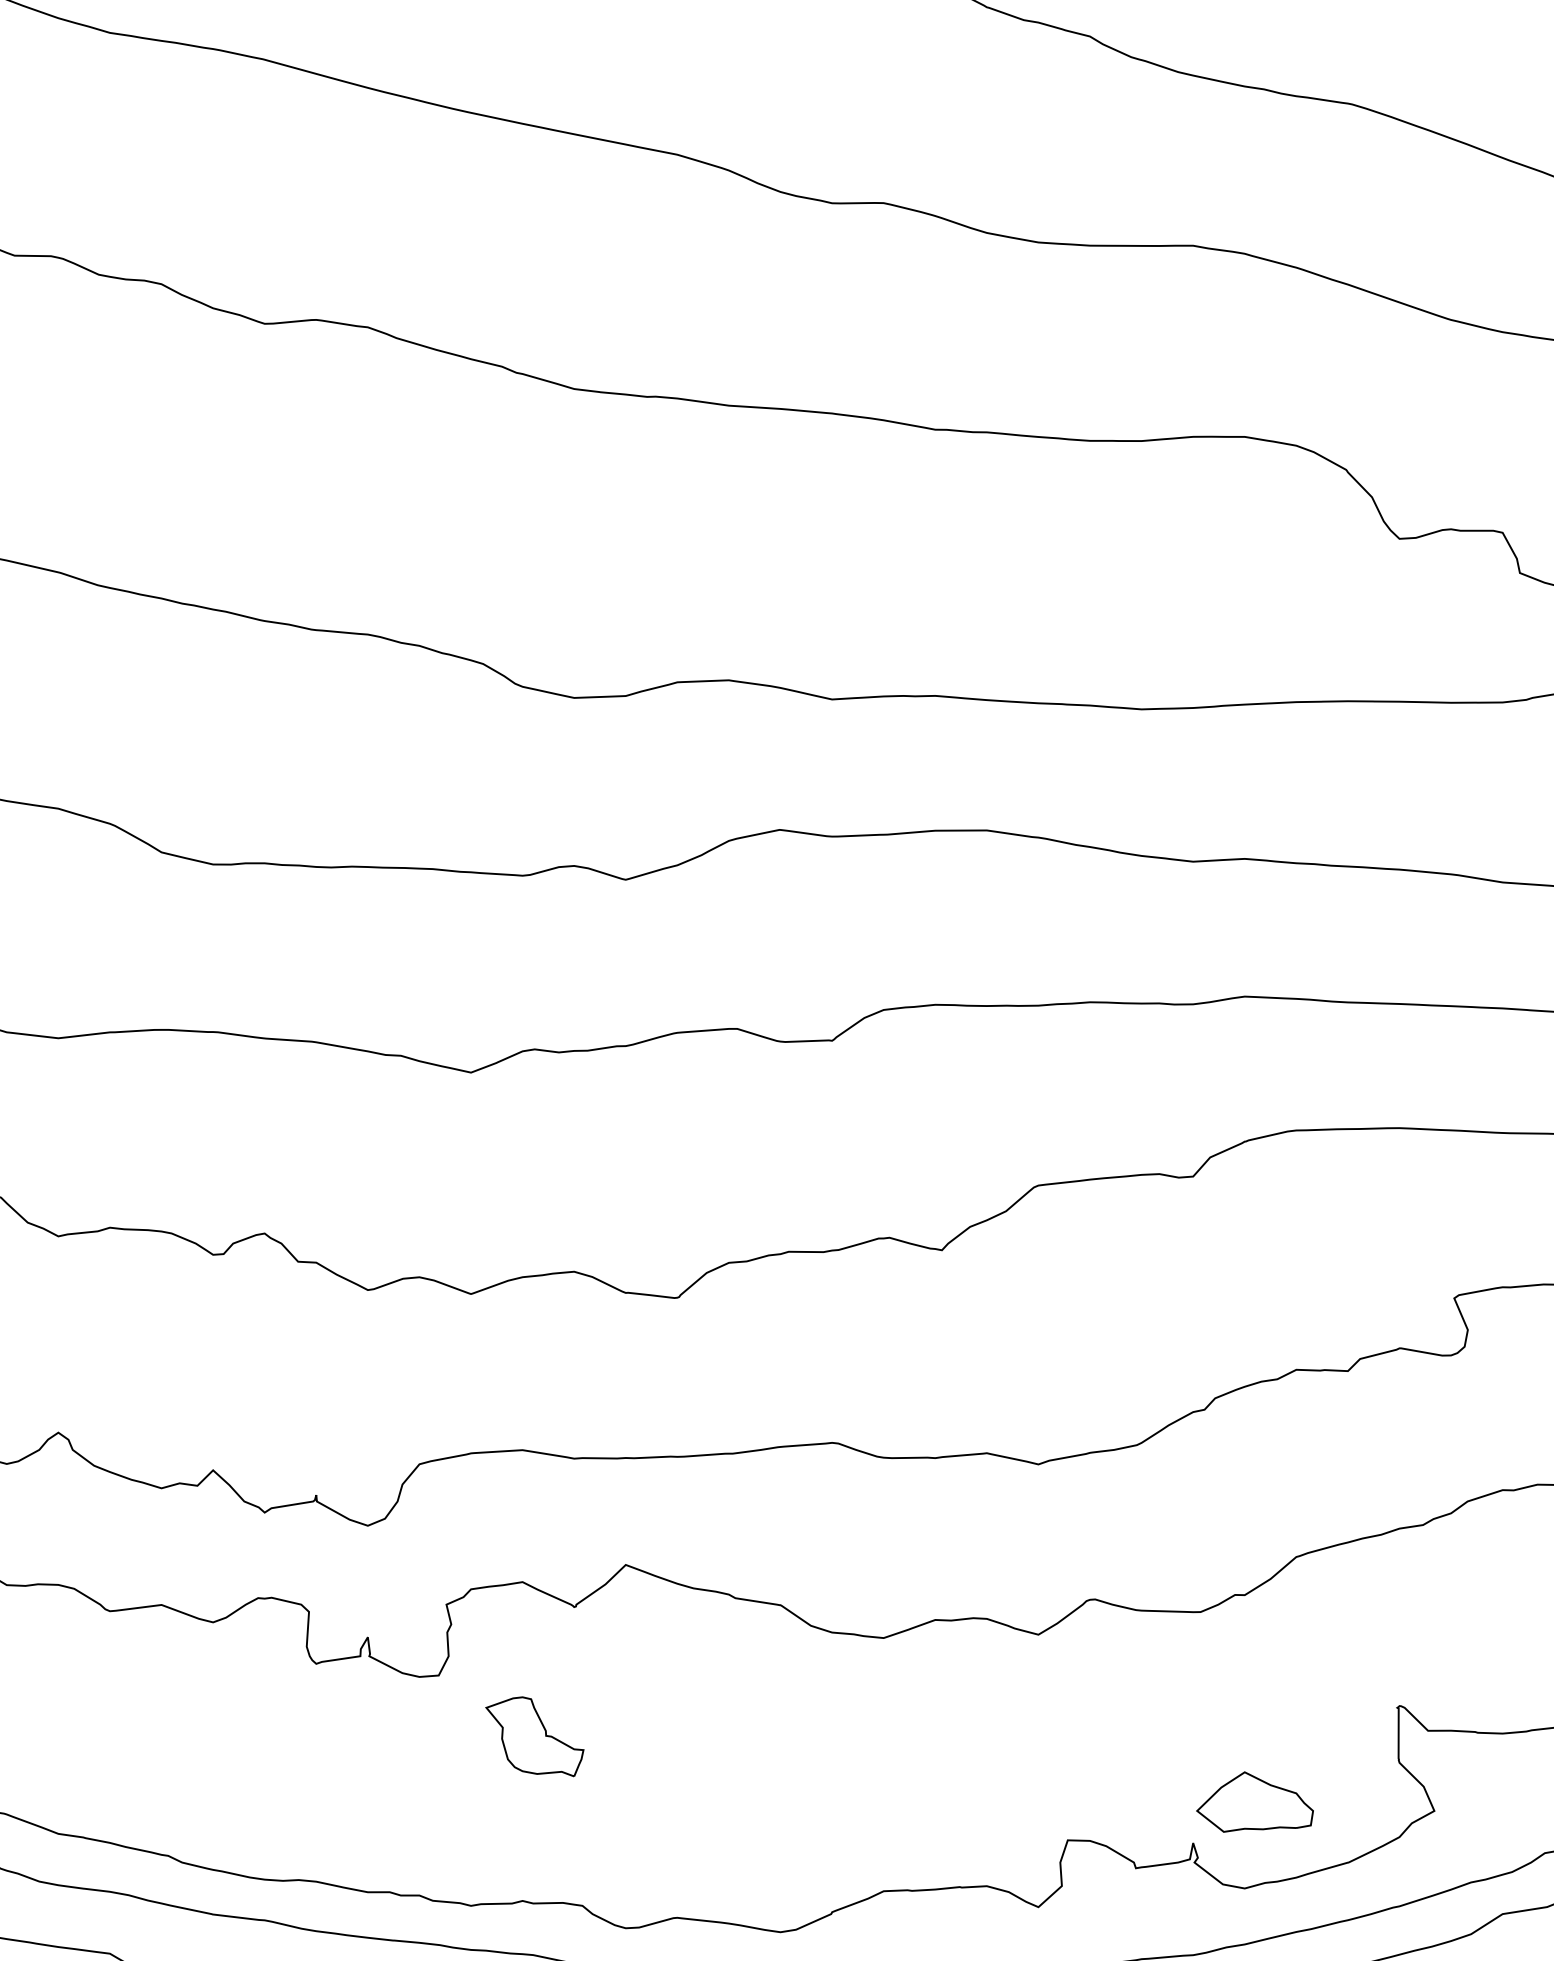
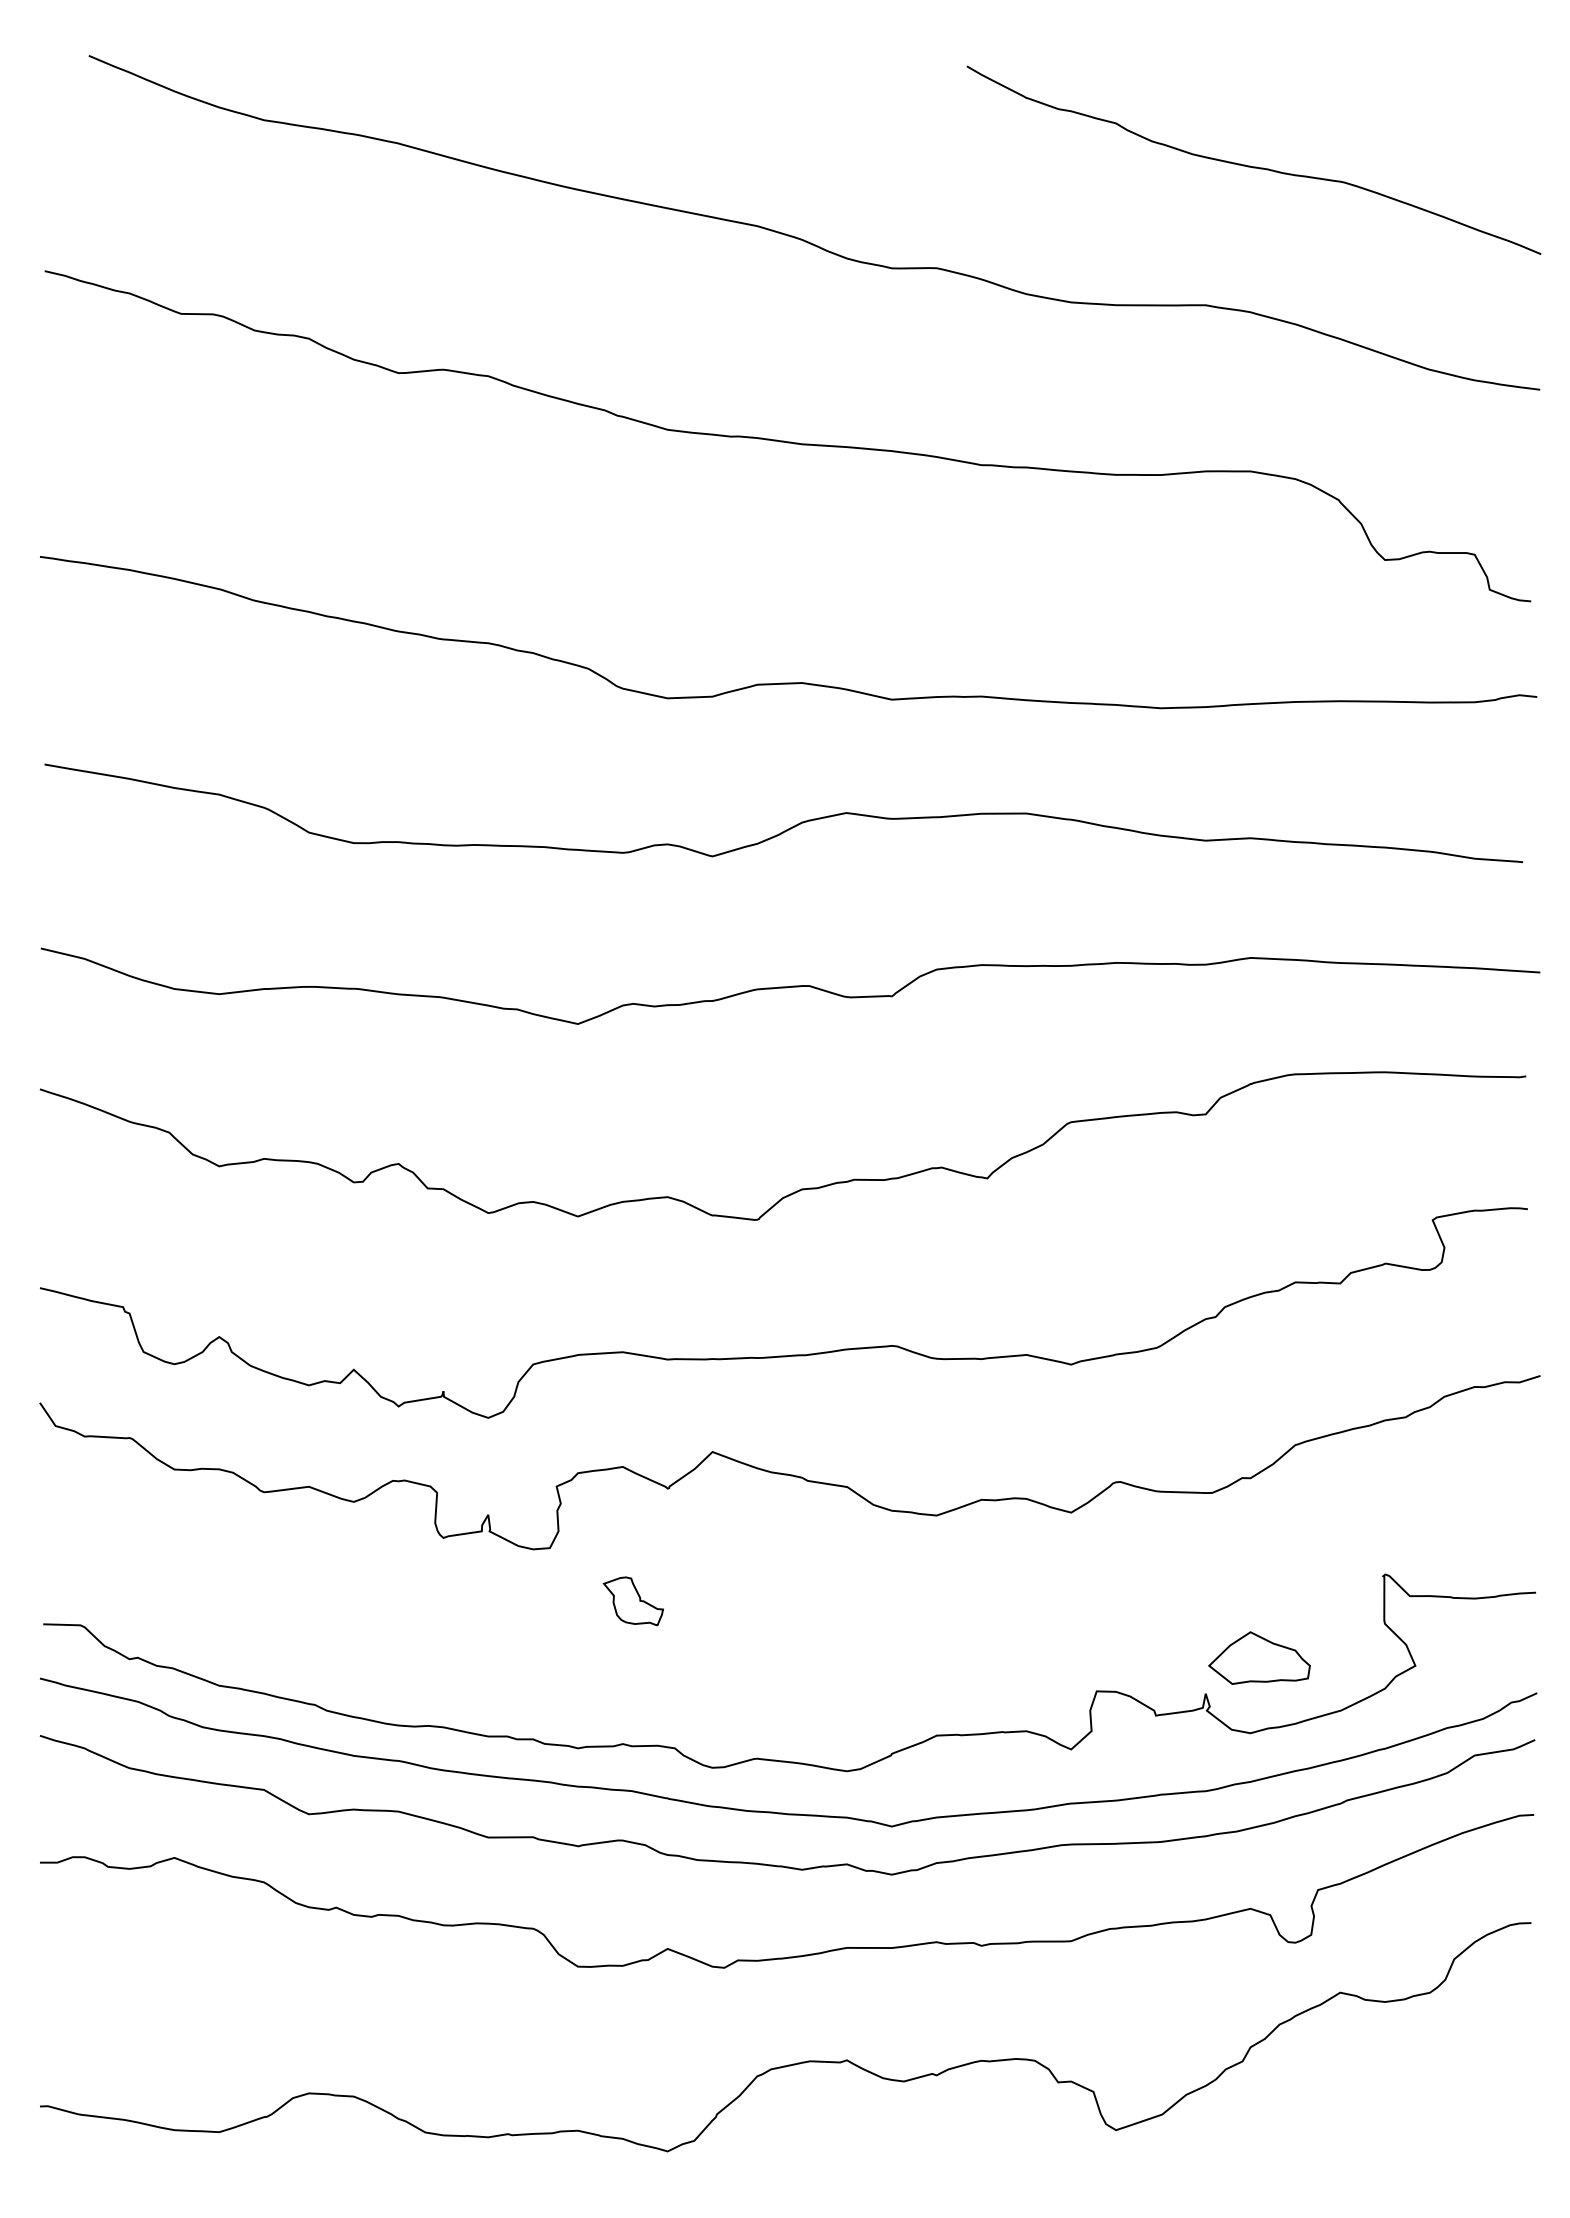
part: (534, 1736) -> (633, 1601), size x0.7

